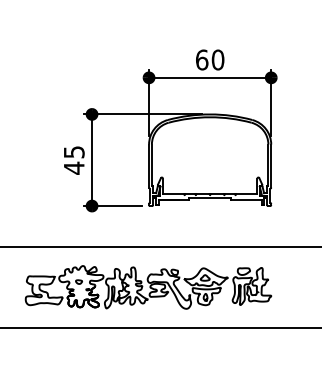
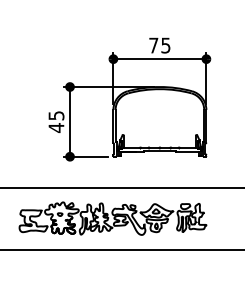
text: (210, 59) -> (160, 45), 60 -> 75

